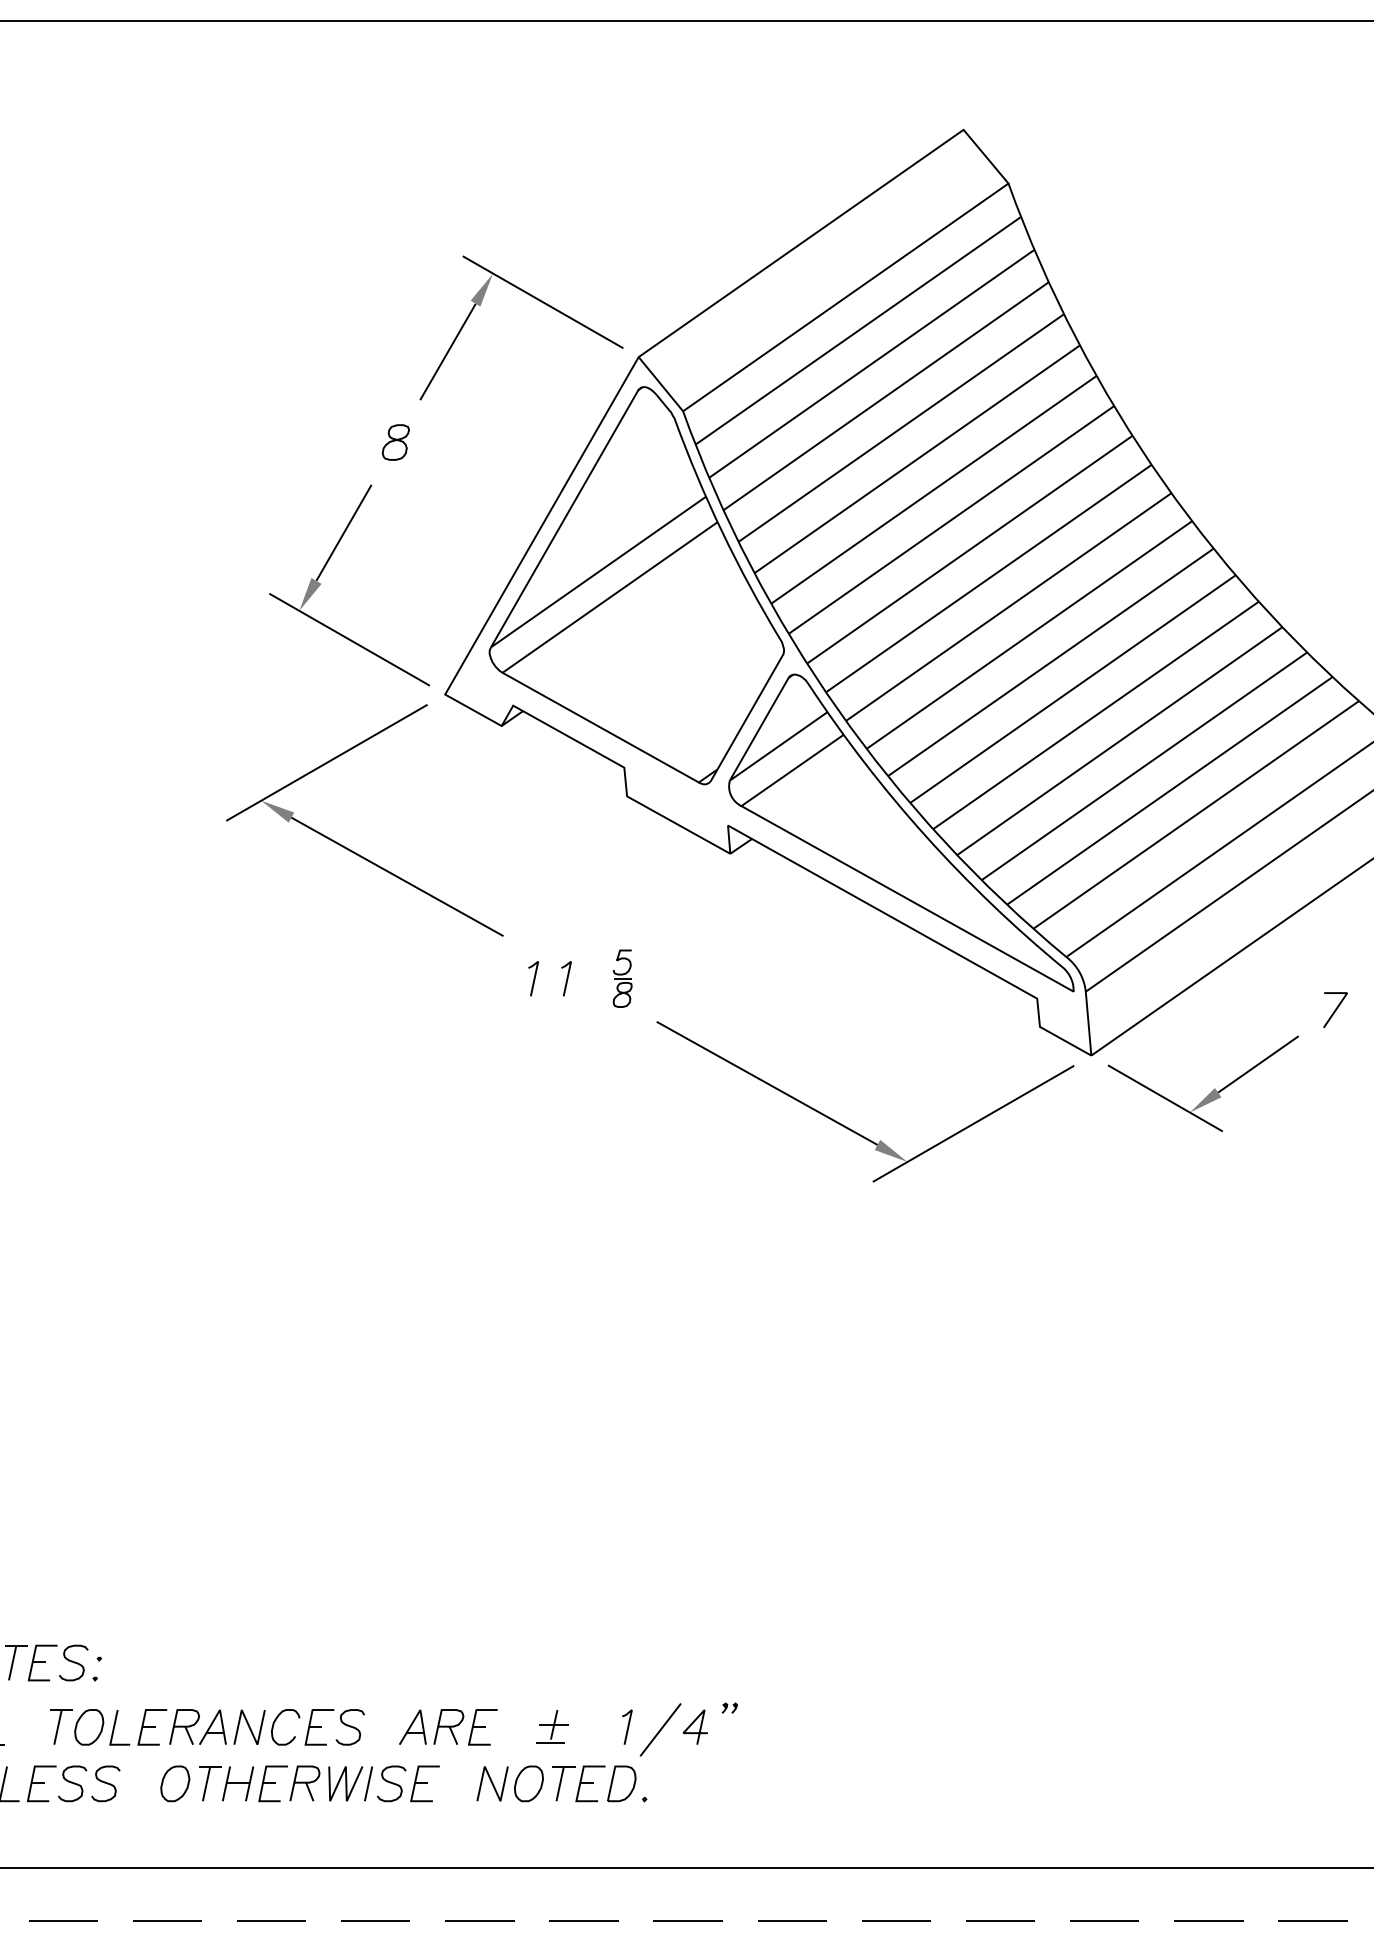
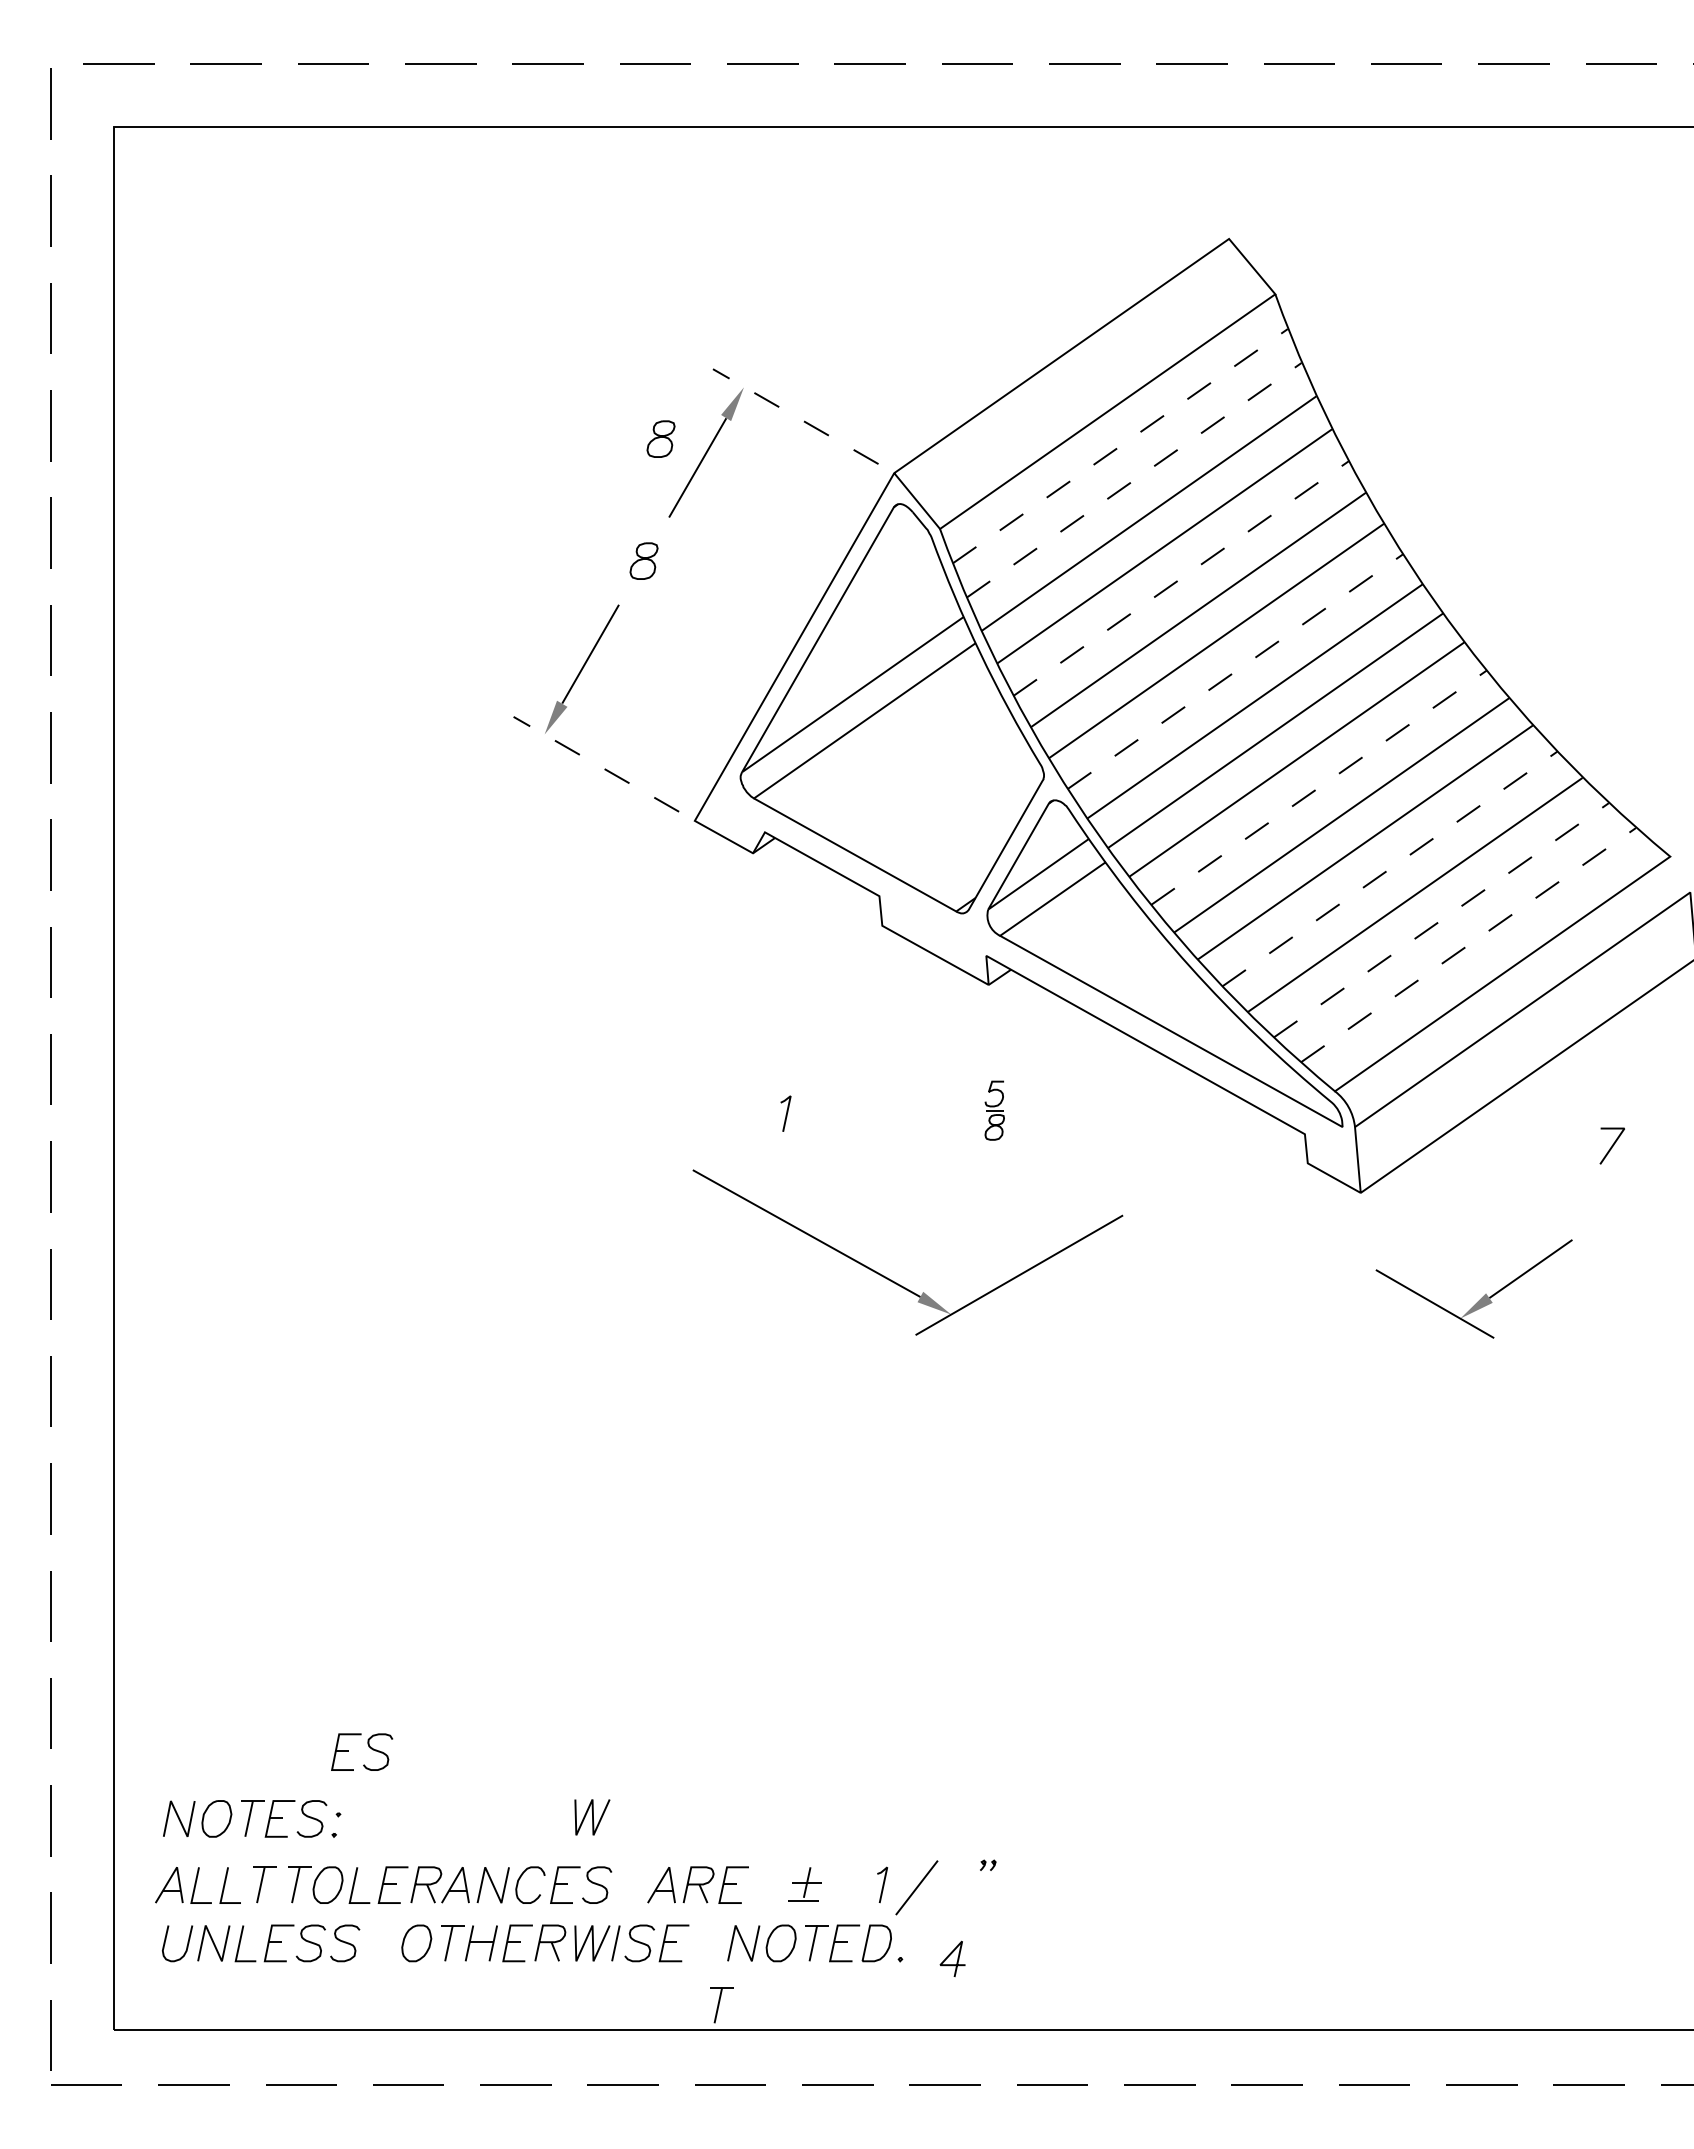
line: (542, 302) -> (795, 416), solid -> dashed
part: (411, 323) -> (660, 438), added
line: (858, 330) -> (1120, 445), solid -> dashed
line: (871, 364) -> (1134, 480), solid -> dashed
line: (917, 459) -> (1181, 578), solid -> dashed
line: (969, 549) -> (1235, 671), solid -> dashed
line: (348, 639) -> (595, 764), solid -> dashed
line: (1051, 662) -> (1319, 787), solid -> dashed
line: (1120, 740) -> (1390, 868), solid -> dashed
line: (1169, 791) -> (1441, 920), solid -> dashed
line: (1195, 814) -> (1468, 944), solid -> dashed
part: (350, 849) -> (597, 980), removed
line: (567, 978) -> (820, 1113), removed
part: (622, 978) -> (994, 1110), moved
part: (1209, 1093) -> (1480, 1298), moved
part: (851, 1128) -> (893, 1280), moved
part: (128, 1592) -> (368, 1746), added
line: (345, 1661) -> (592, 1817), added
line: (693, 1723) -> (950, 1955), moved
part: (27, 1726) -> (264, 1884), added
part: (471, 1844) -> (721, 2005), added

